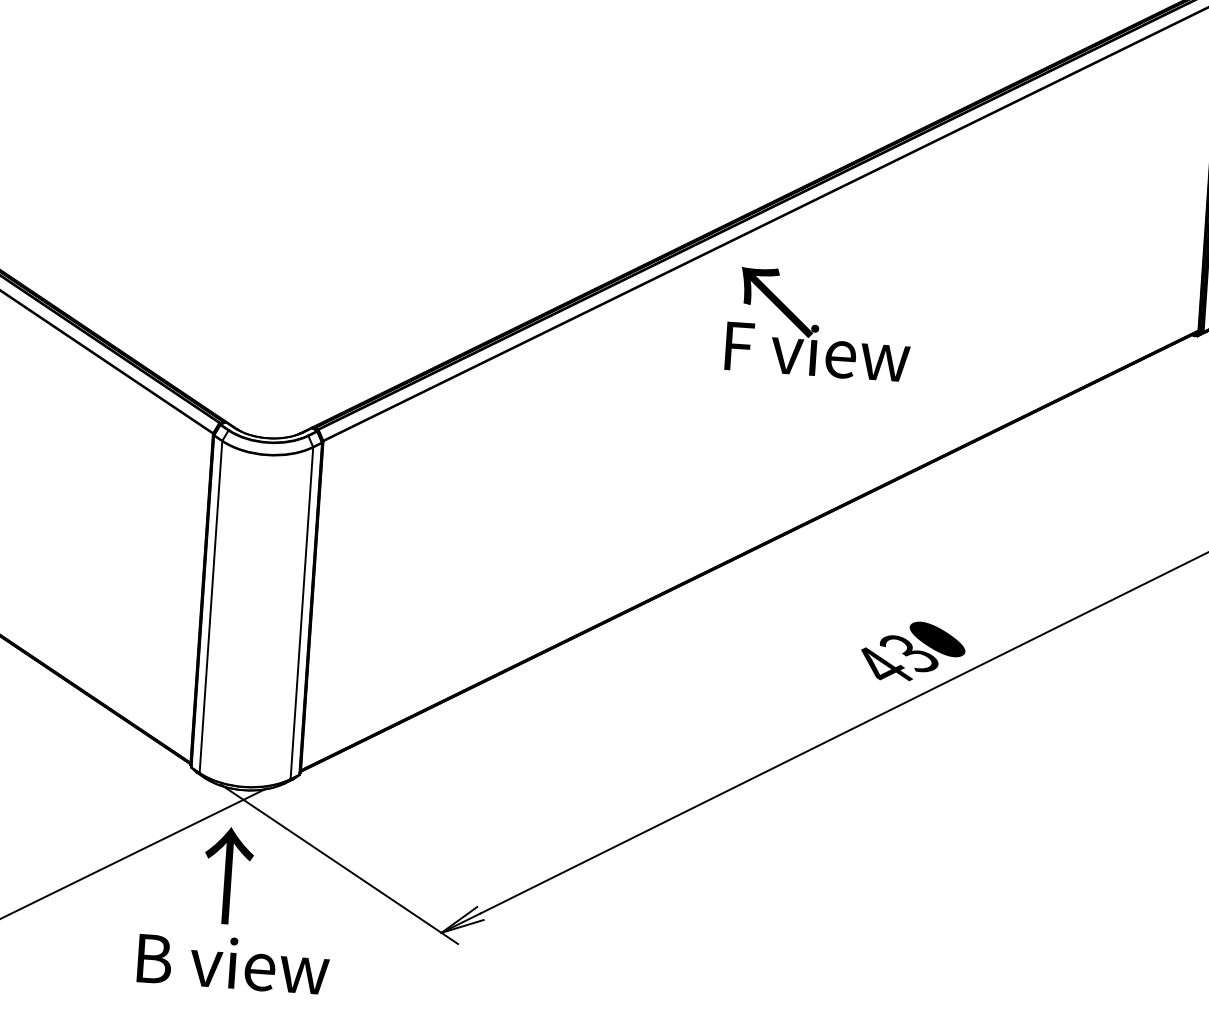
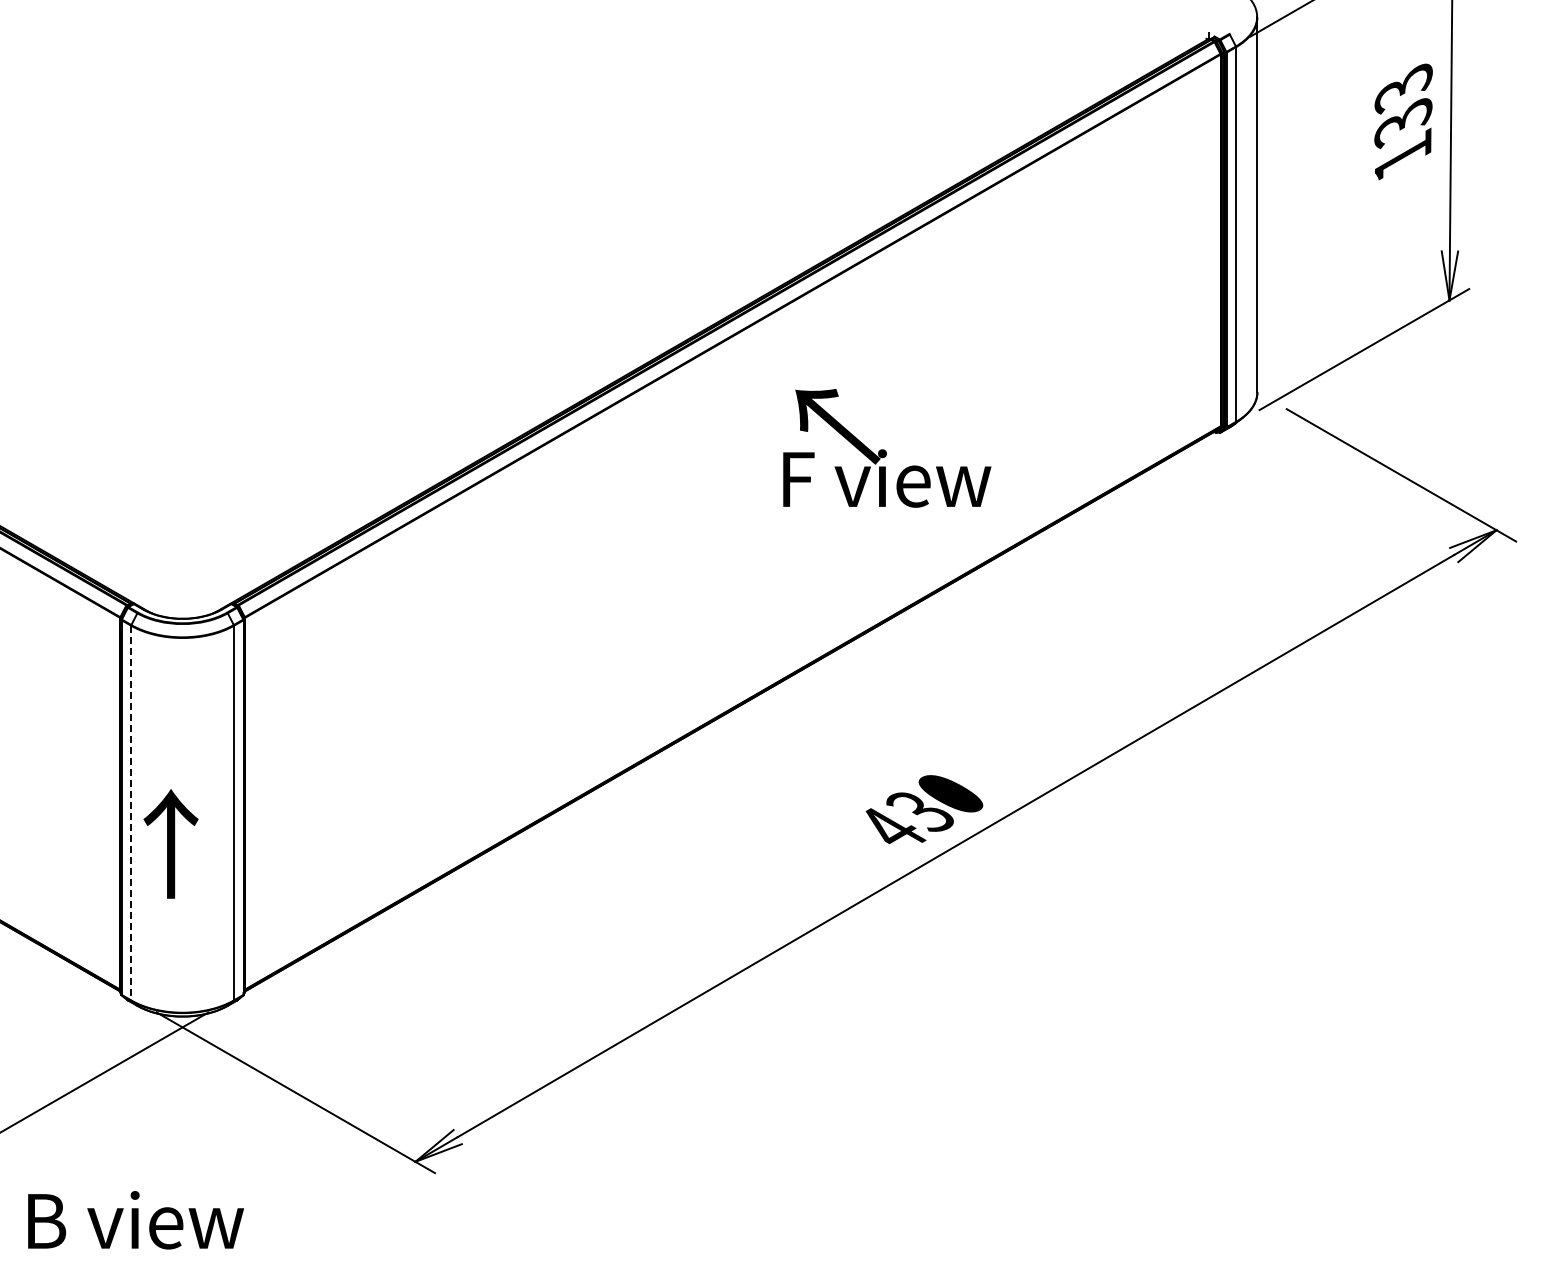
text: (819, 324) -> (887, 448), moved
line: (211, 607) -> (131, 813), solid -> dashed
text: (227, 875) -> (170, 843), moved
text: (233, 963) -> (135, 1220), moved

